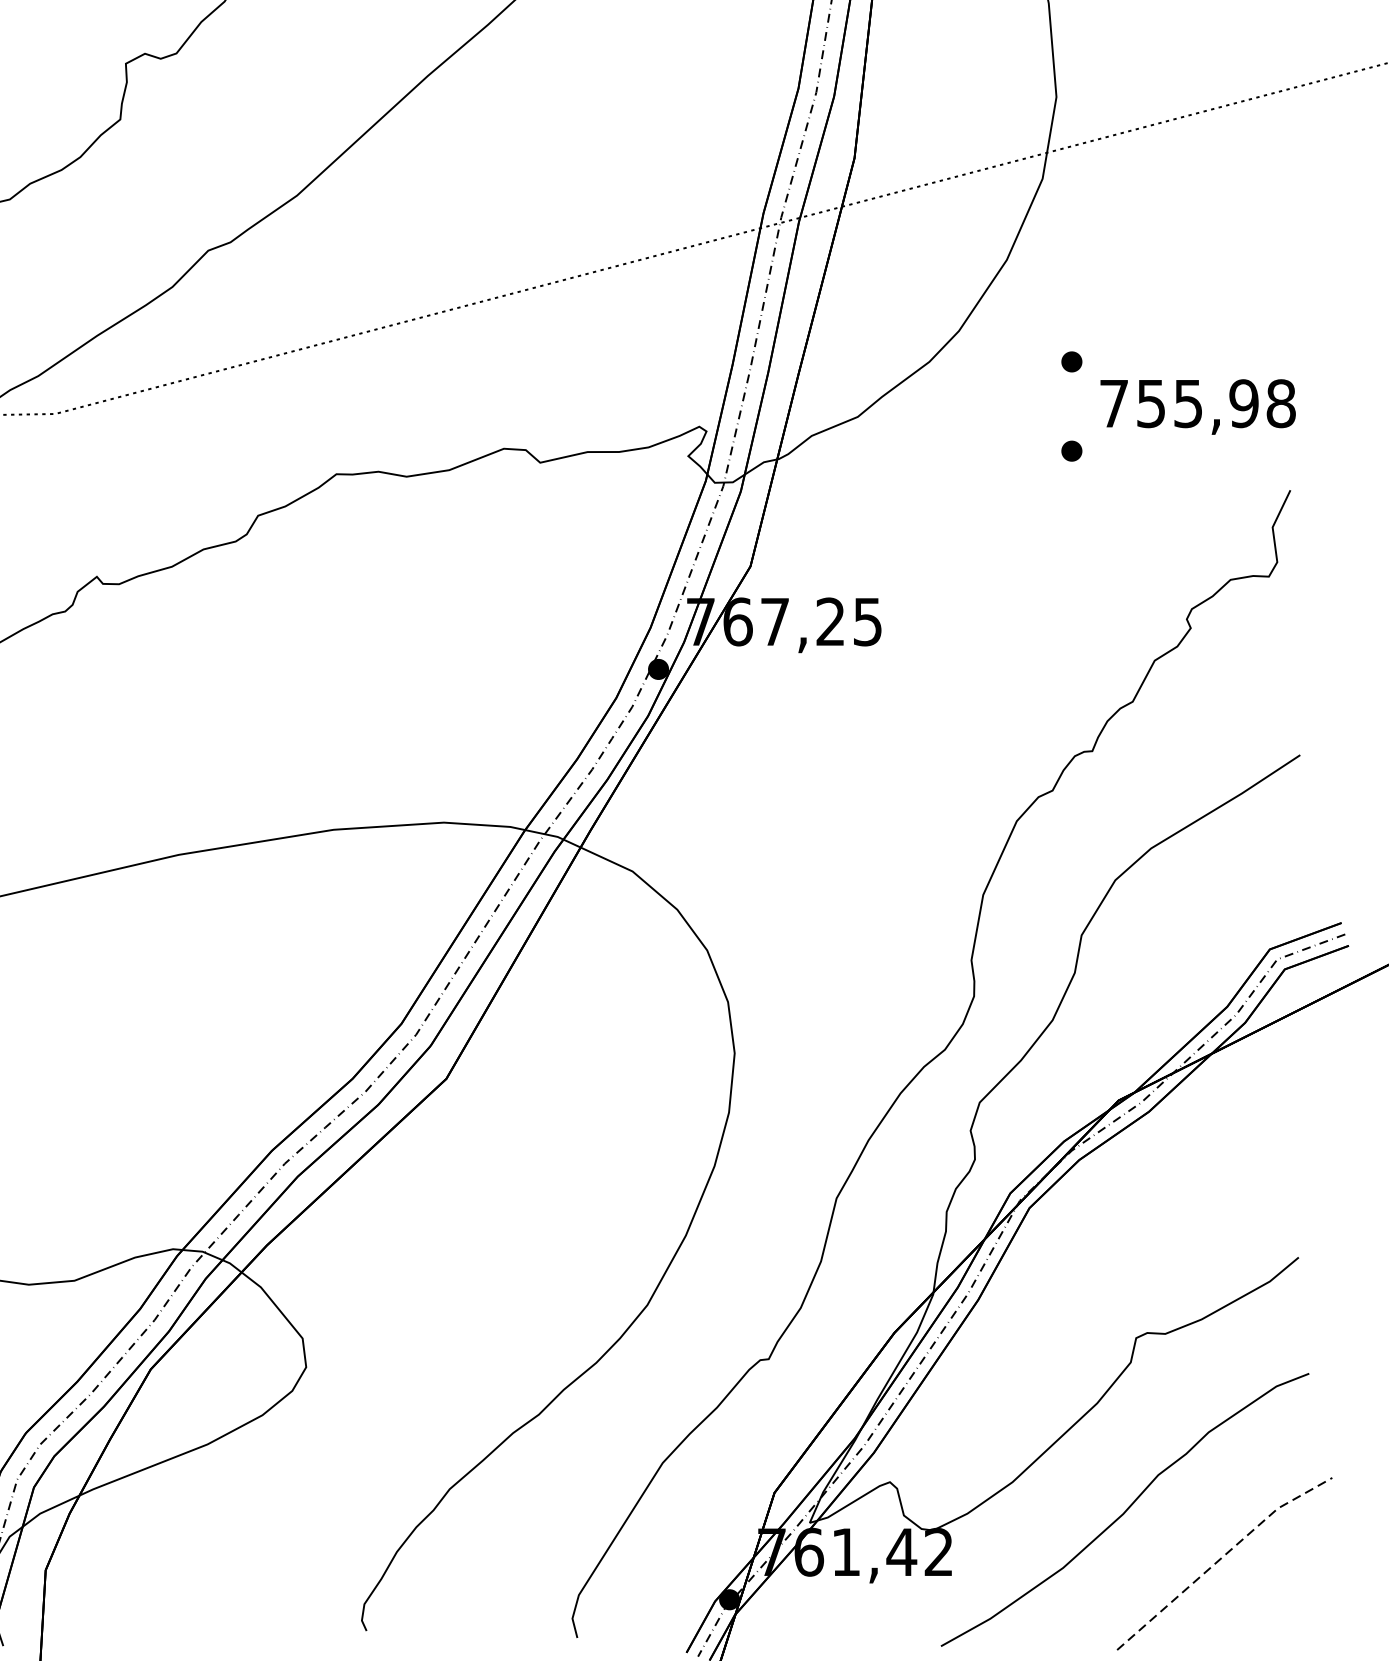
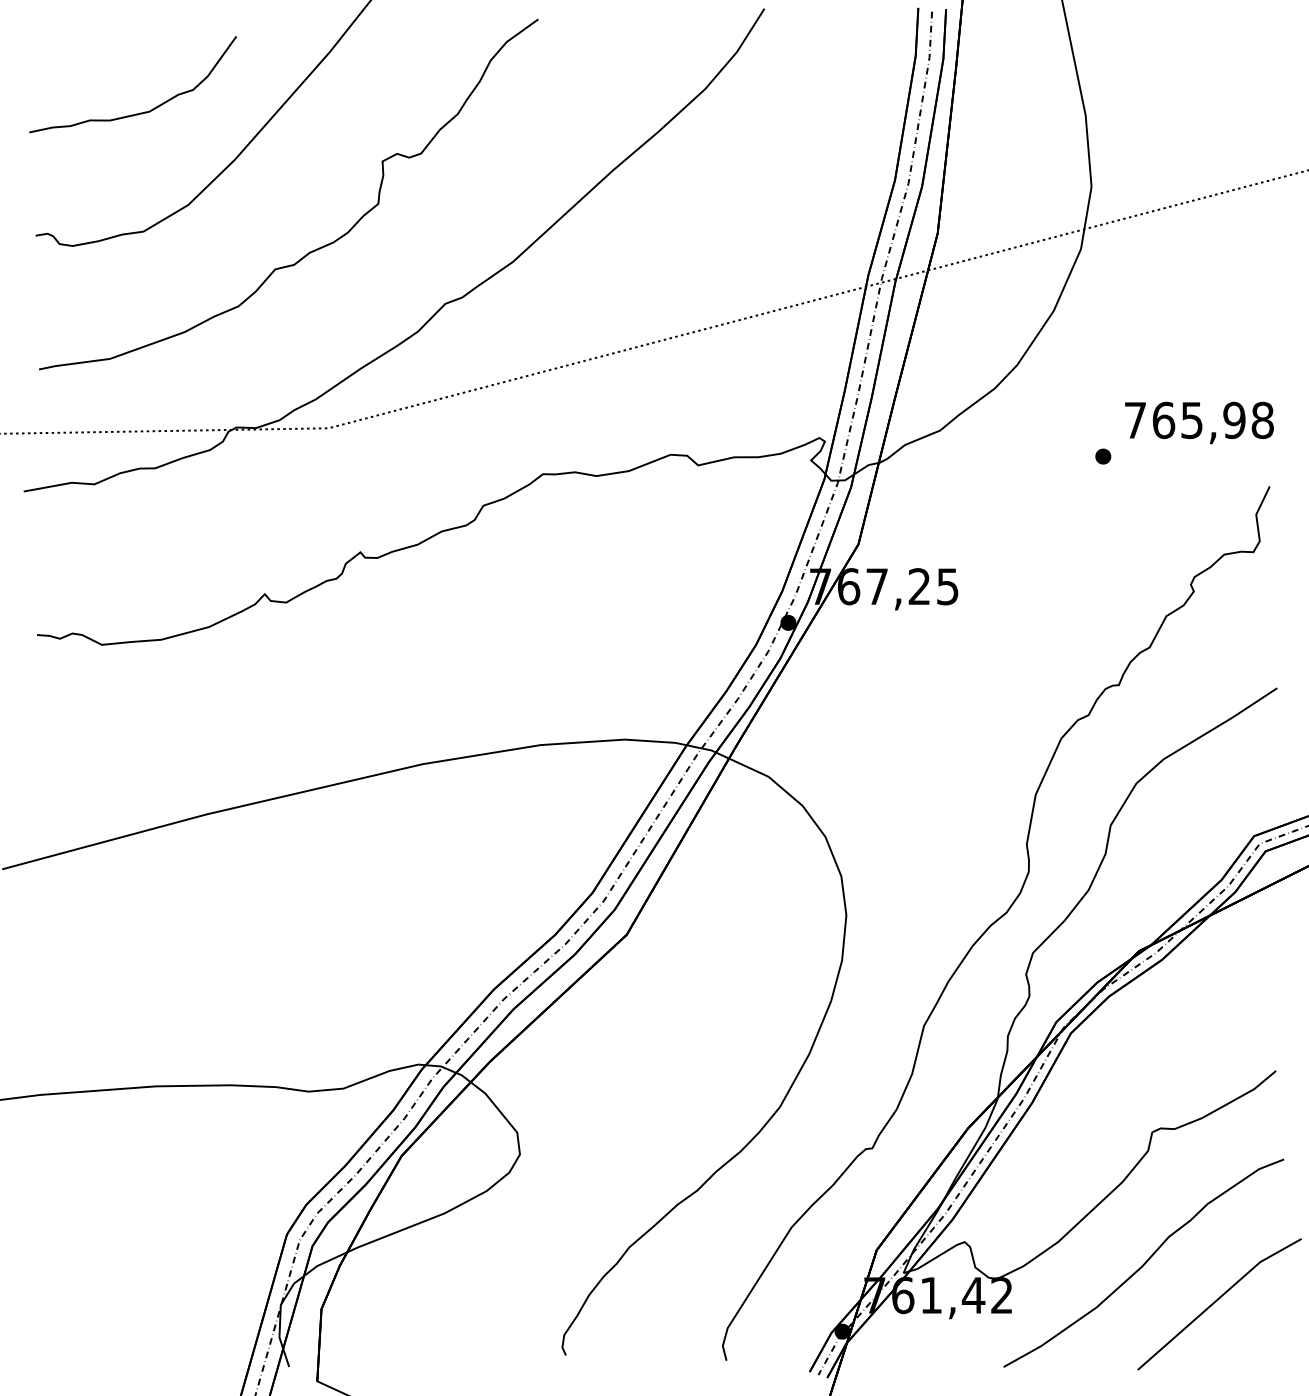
part: (1072, 361) -> (1103, 388), removed
text: (1150, 403) -> (1163, 420), 755,98 -> 765,98
line: (1221, 1557) -> (1217, 1299), dashed -> solid

